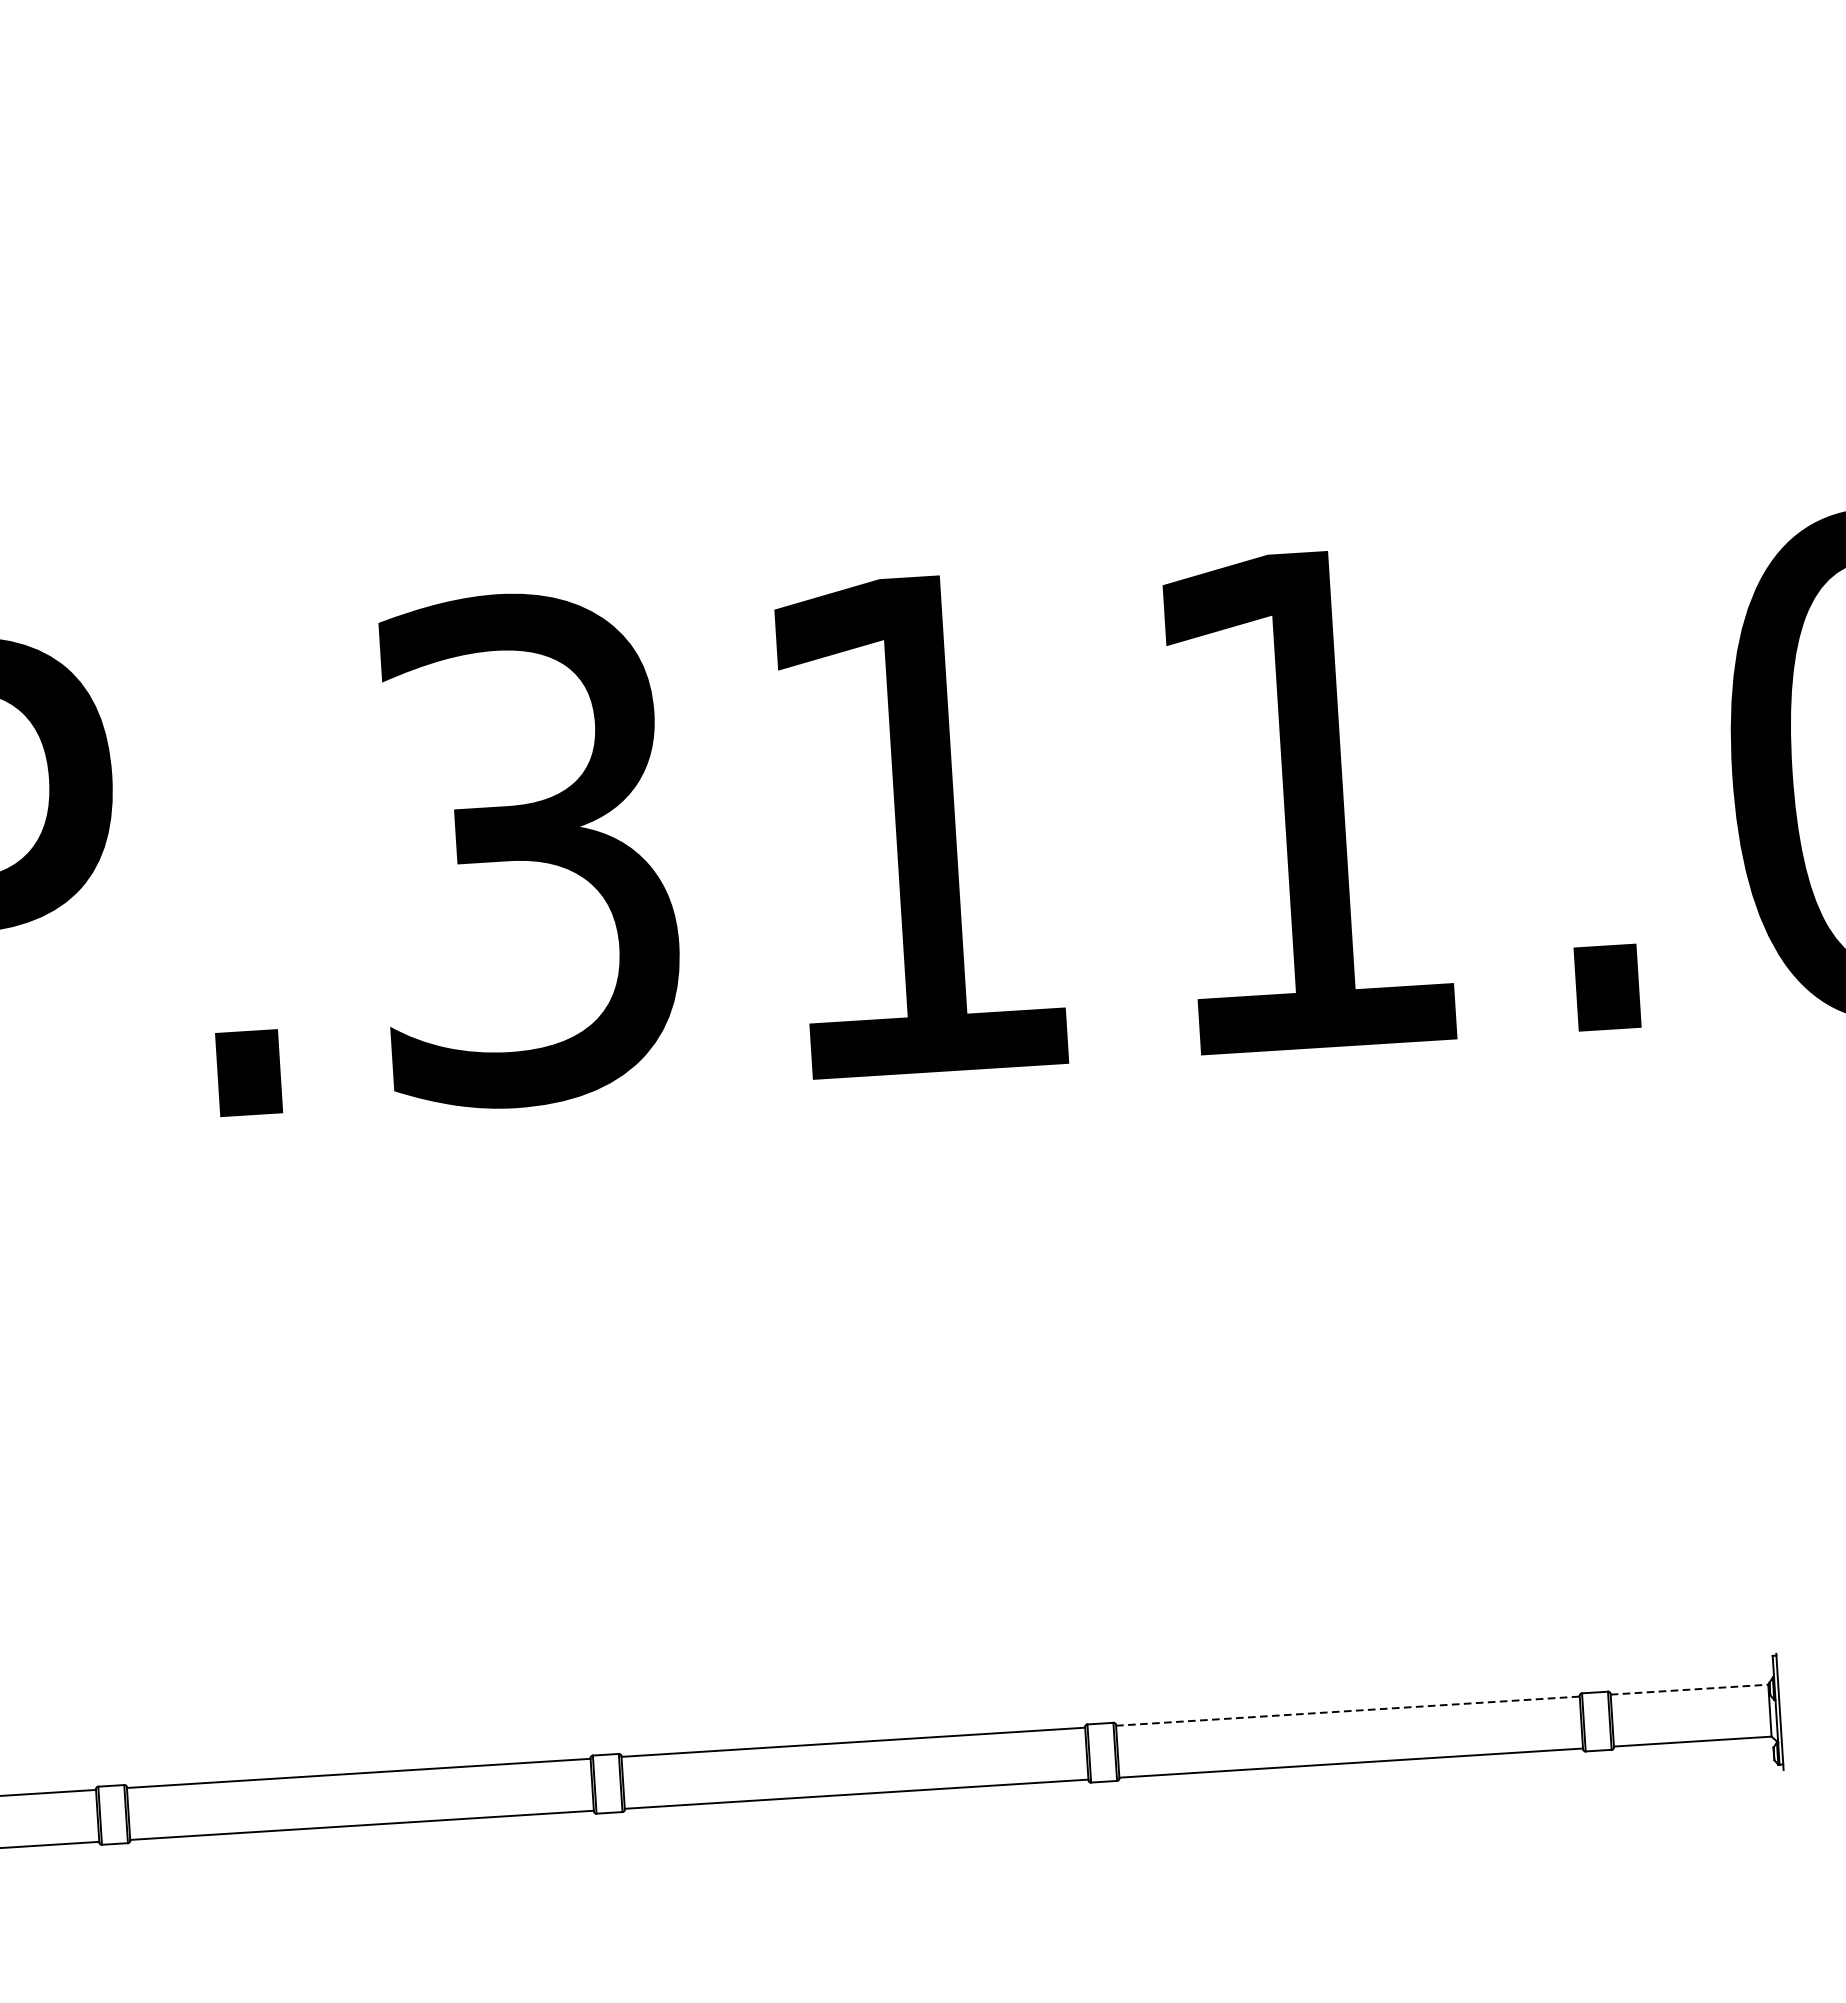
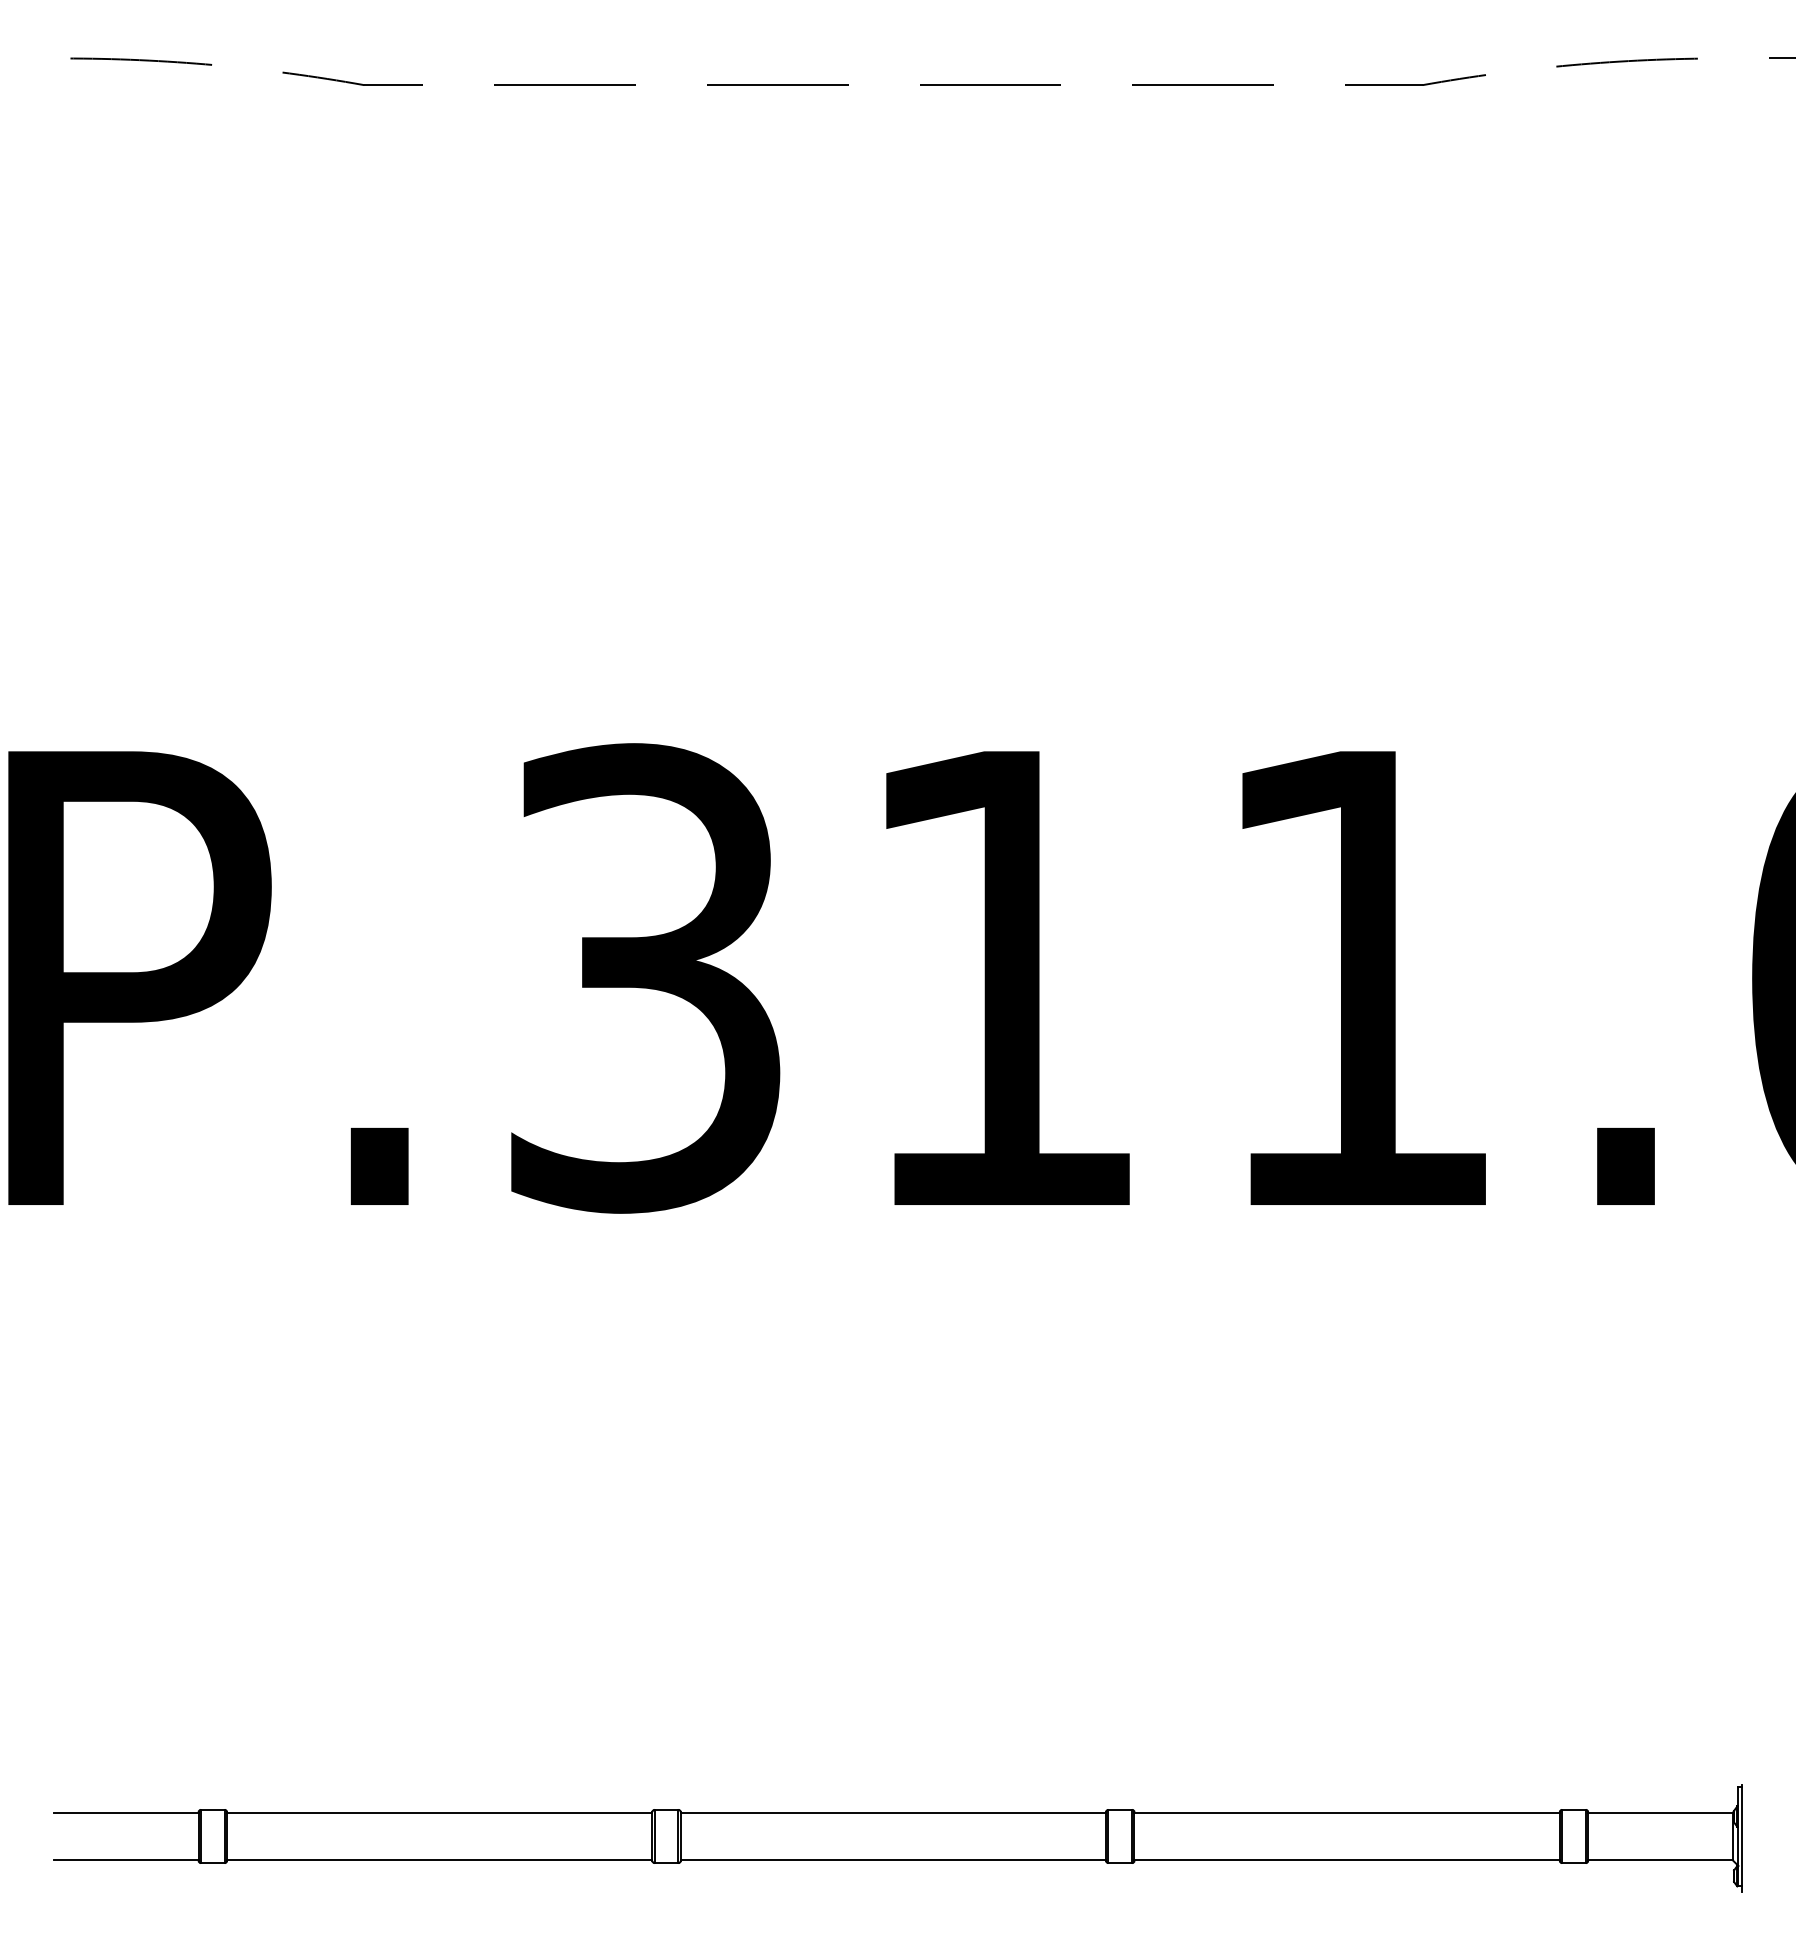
line: (1689, 1689) -> (1660, 1812), dashed -> solid
line: (1348, 1710) -> (1347, 1812), dashed -> solid

